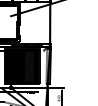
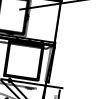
hatch: (22, 66) -> (24, 60), removed

